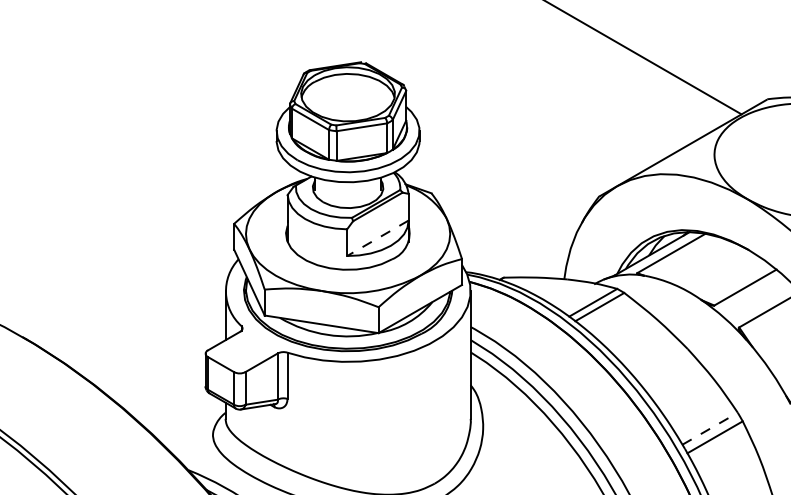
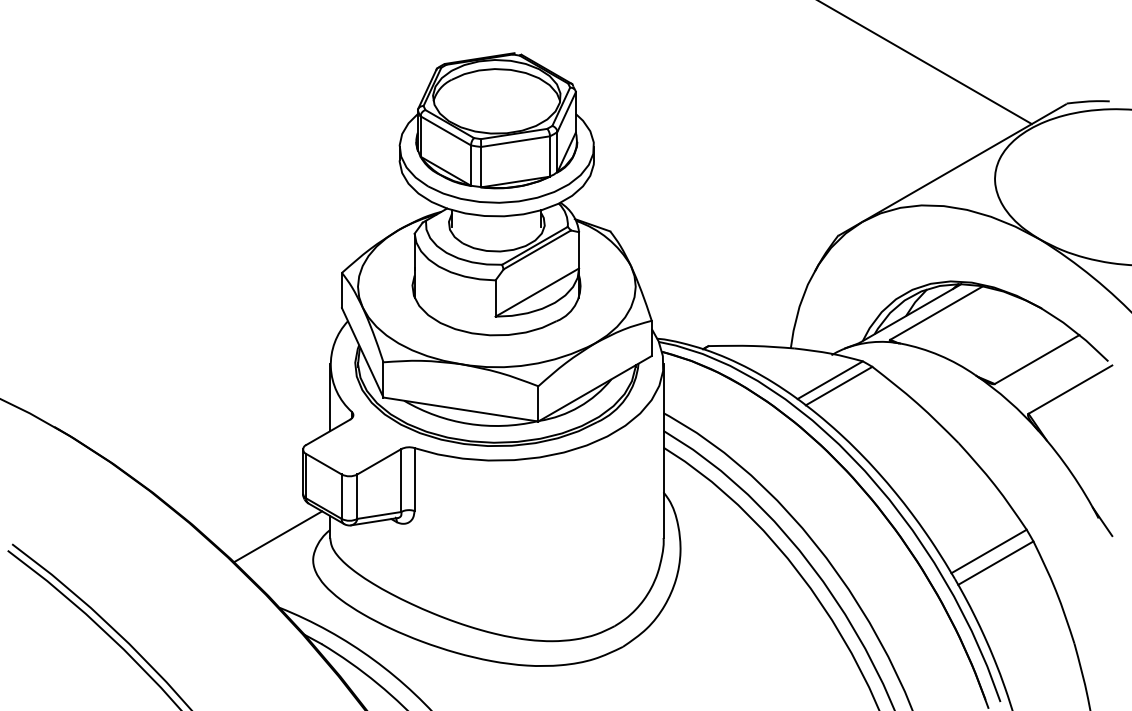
line: (377, 238) -> (536, 292), dashed -> solid
line: (187, 417) -> (278, 536), added
line: (710, 428) -> (989, 551), dashed -> solid

